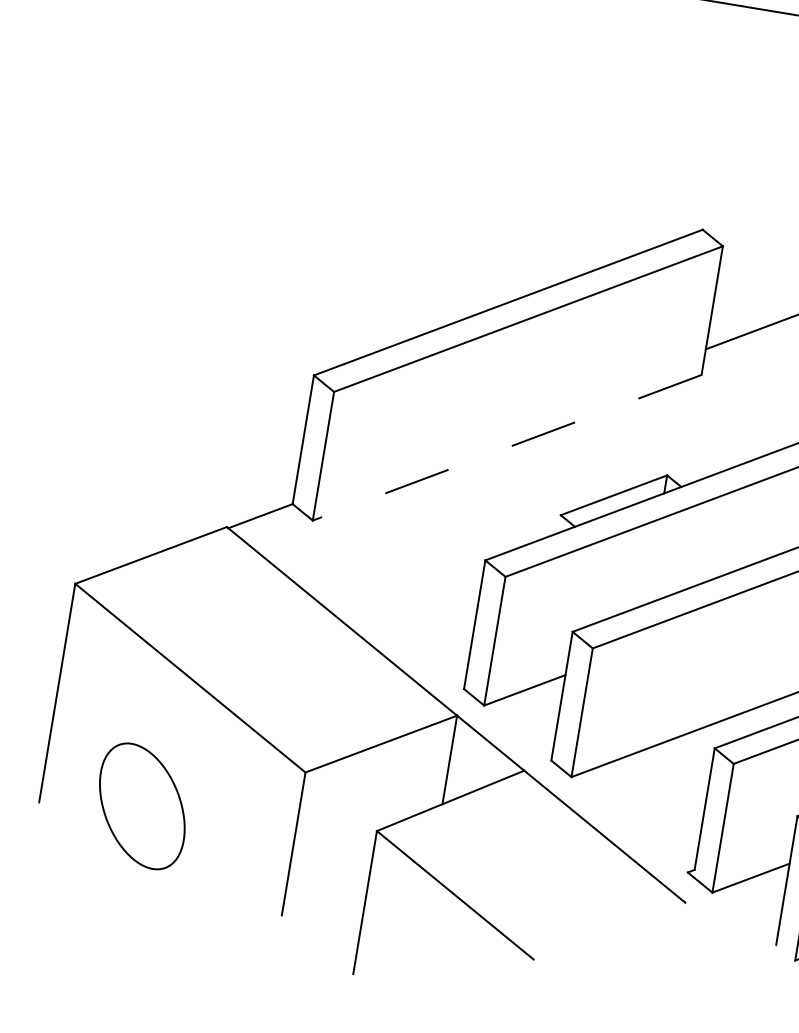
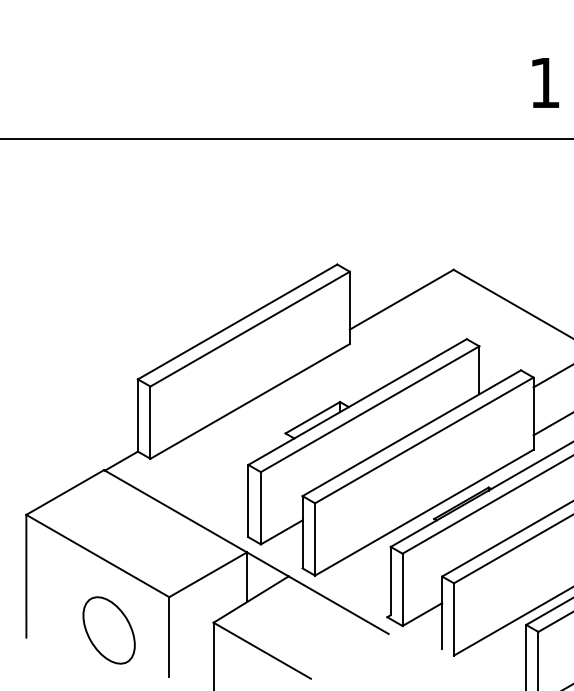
line: (506, 447) -> (249, 401), dashed -> solid
part: (141, 806) -> (108, 630), moved

